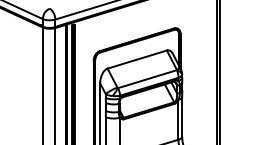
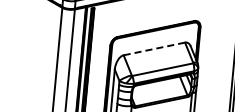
line: (137, 59) -> (154, 48), solid -> dashed

